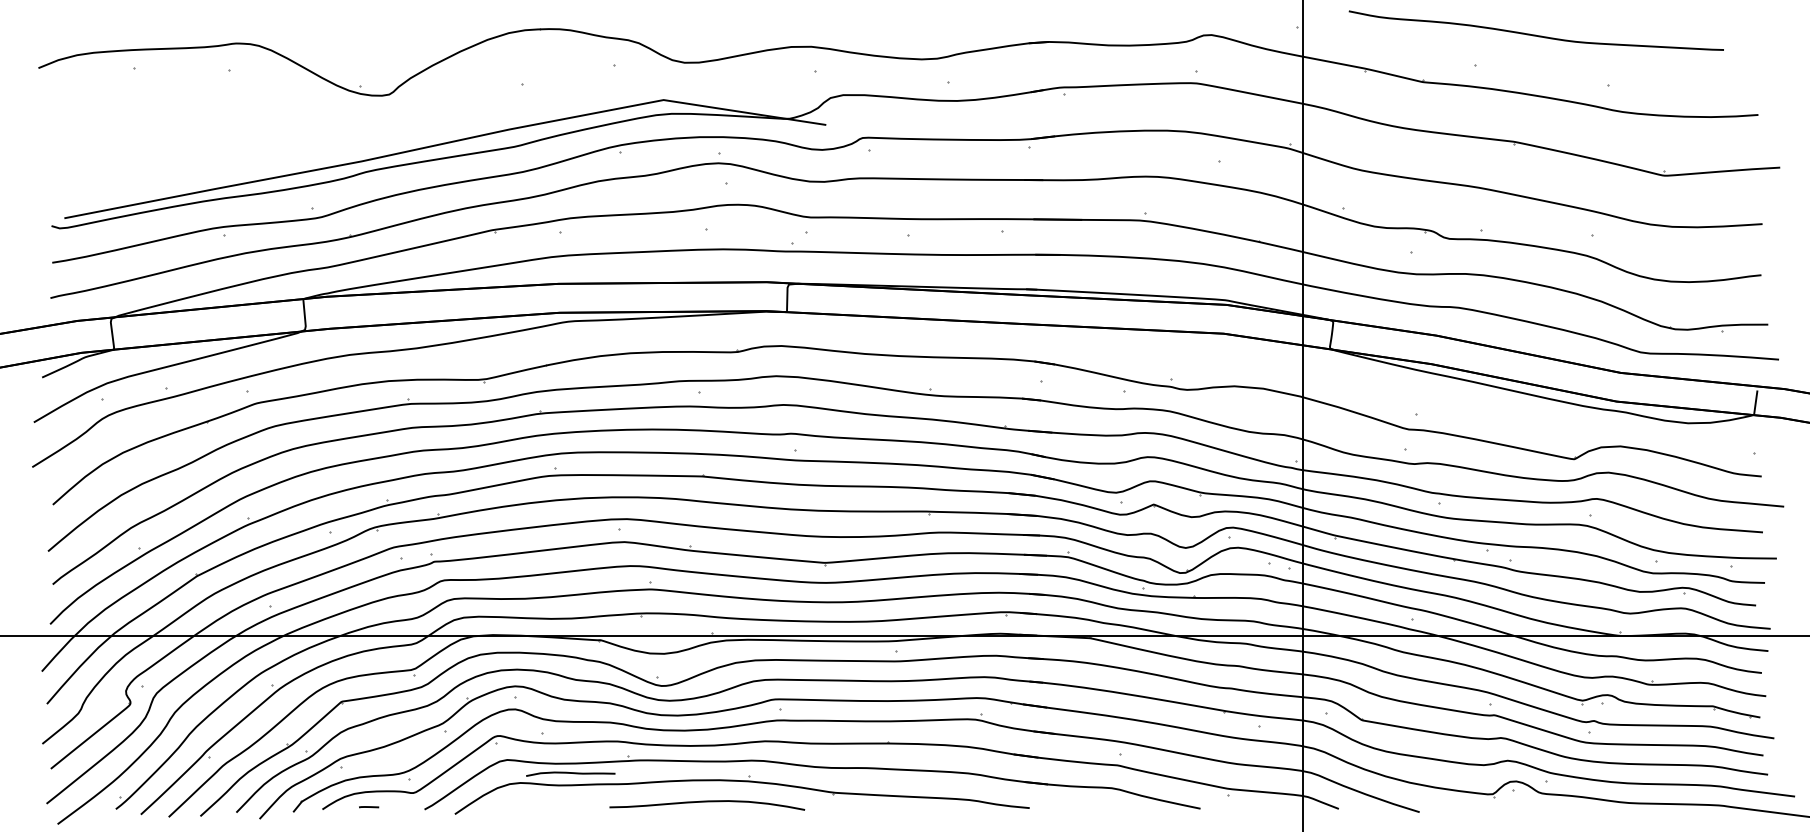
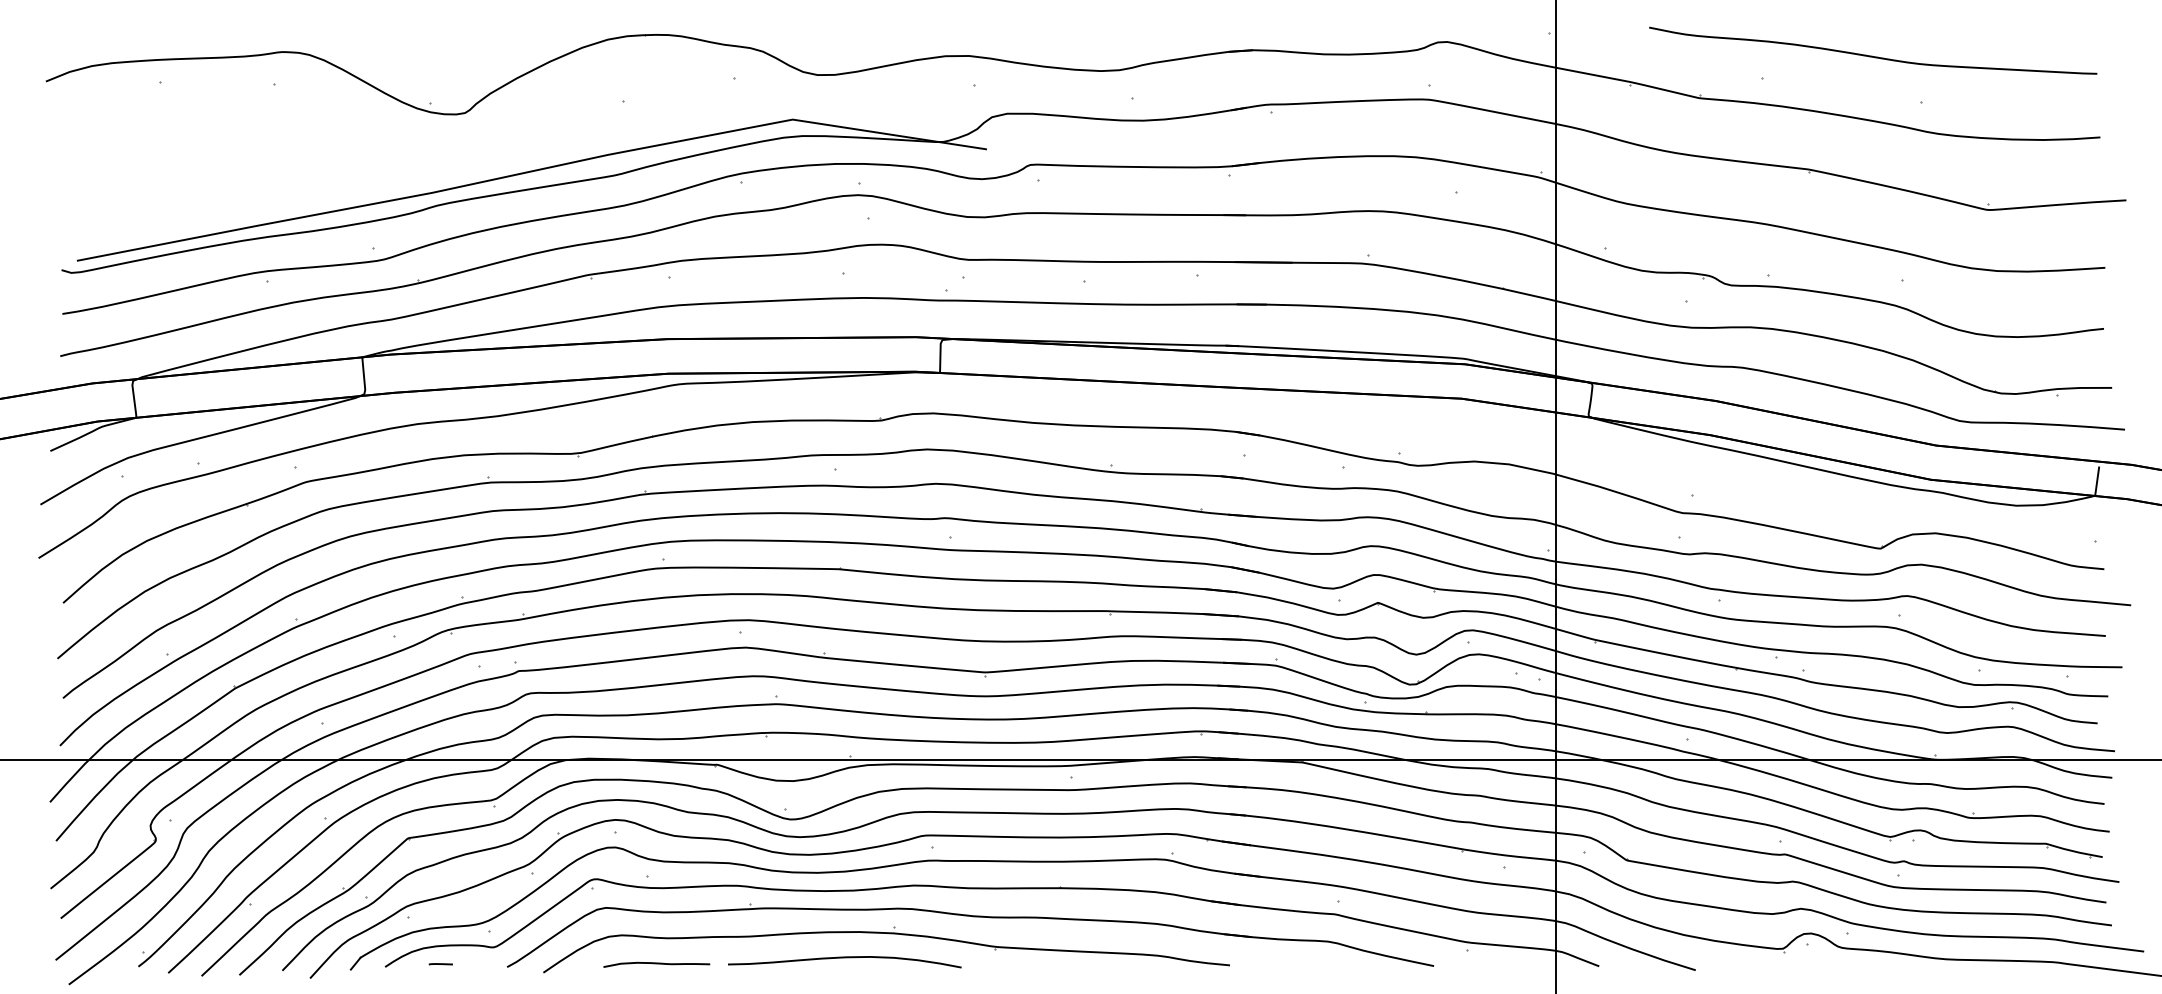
curve: (1535, 34) -> (1872, 55), moved
curve: (570, 773) -> (656, 964), moved

